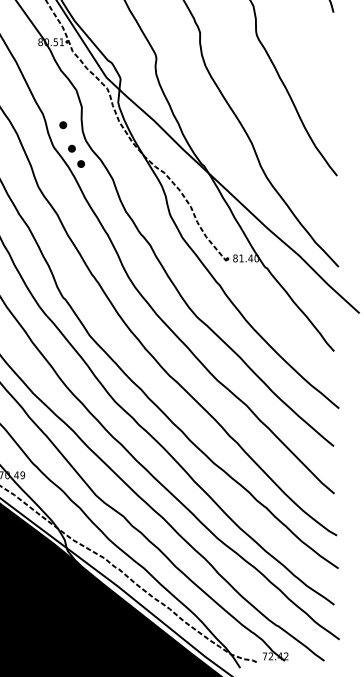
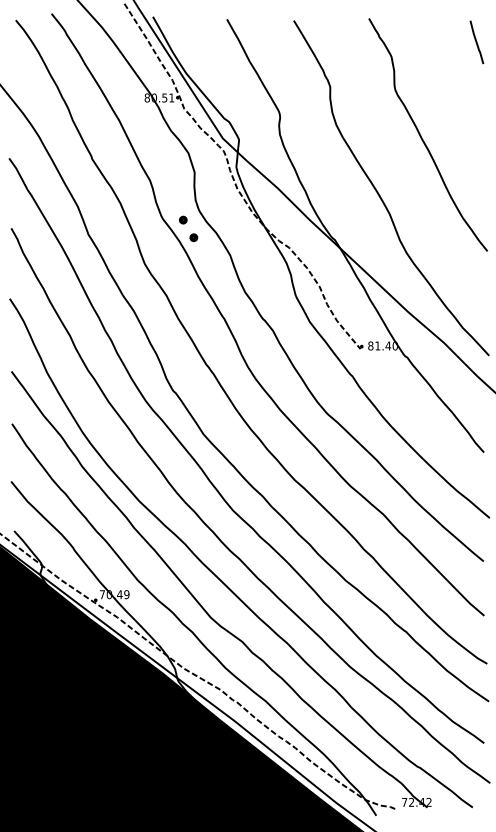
part: (63, 124) -> (173, 192), removed

